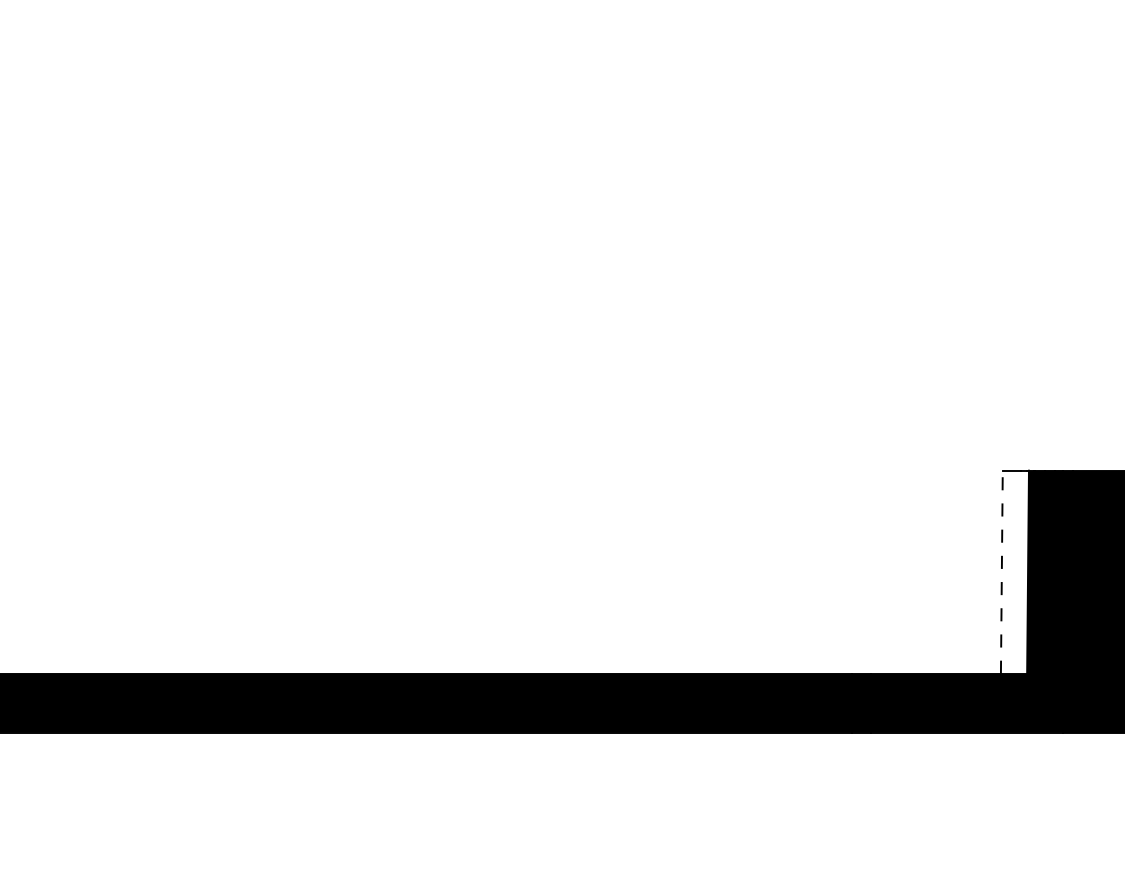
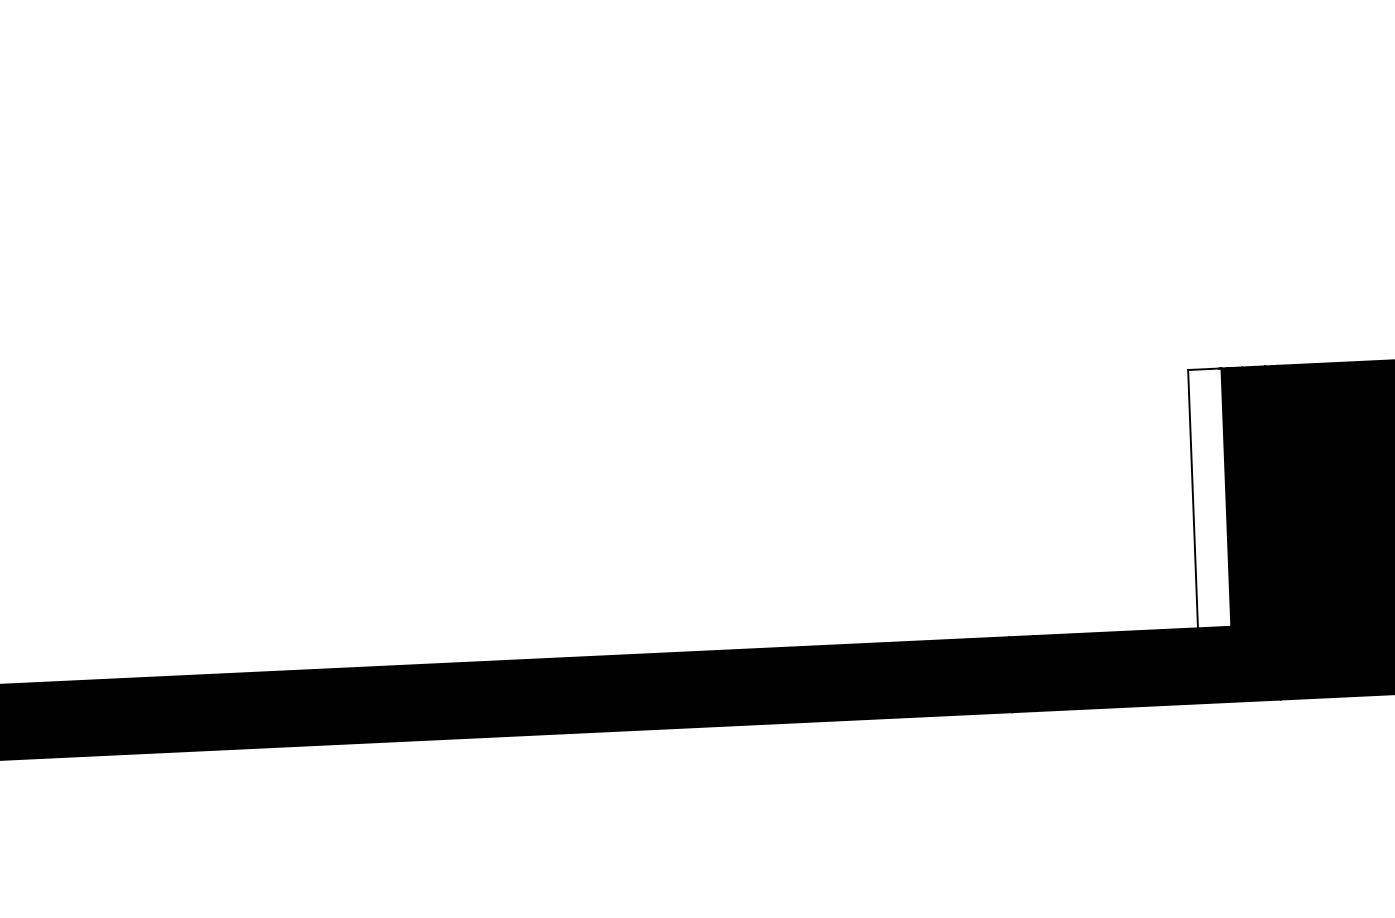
line: (1001, 572) -> (1192, 499), dashed -> solid

